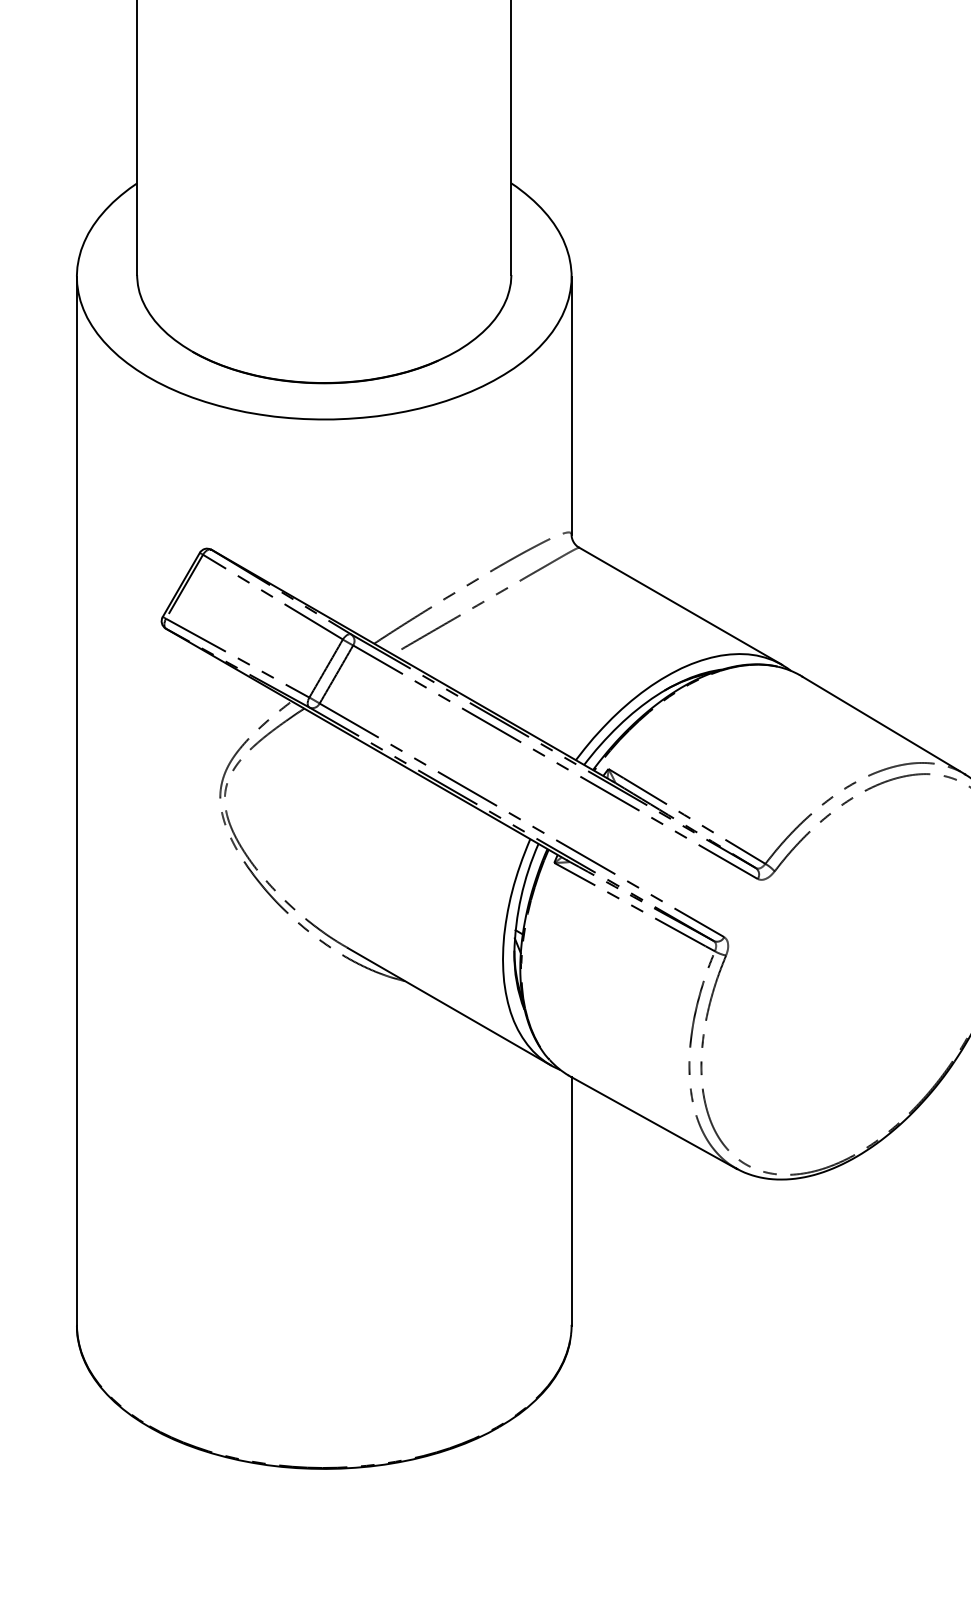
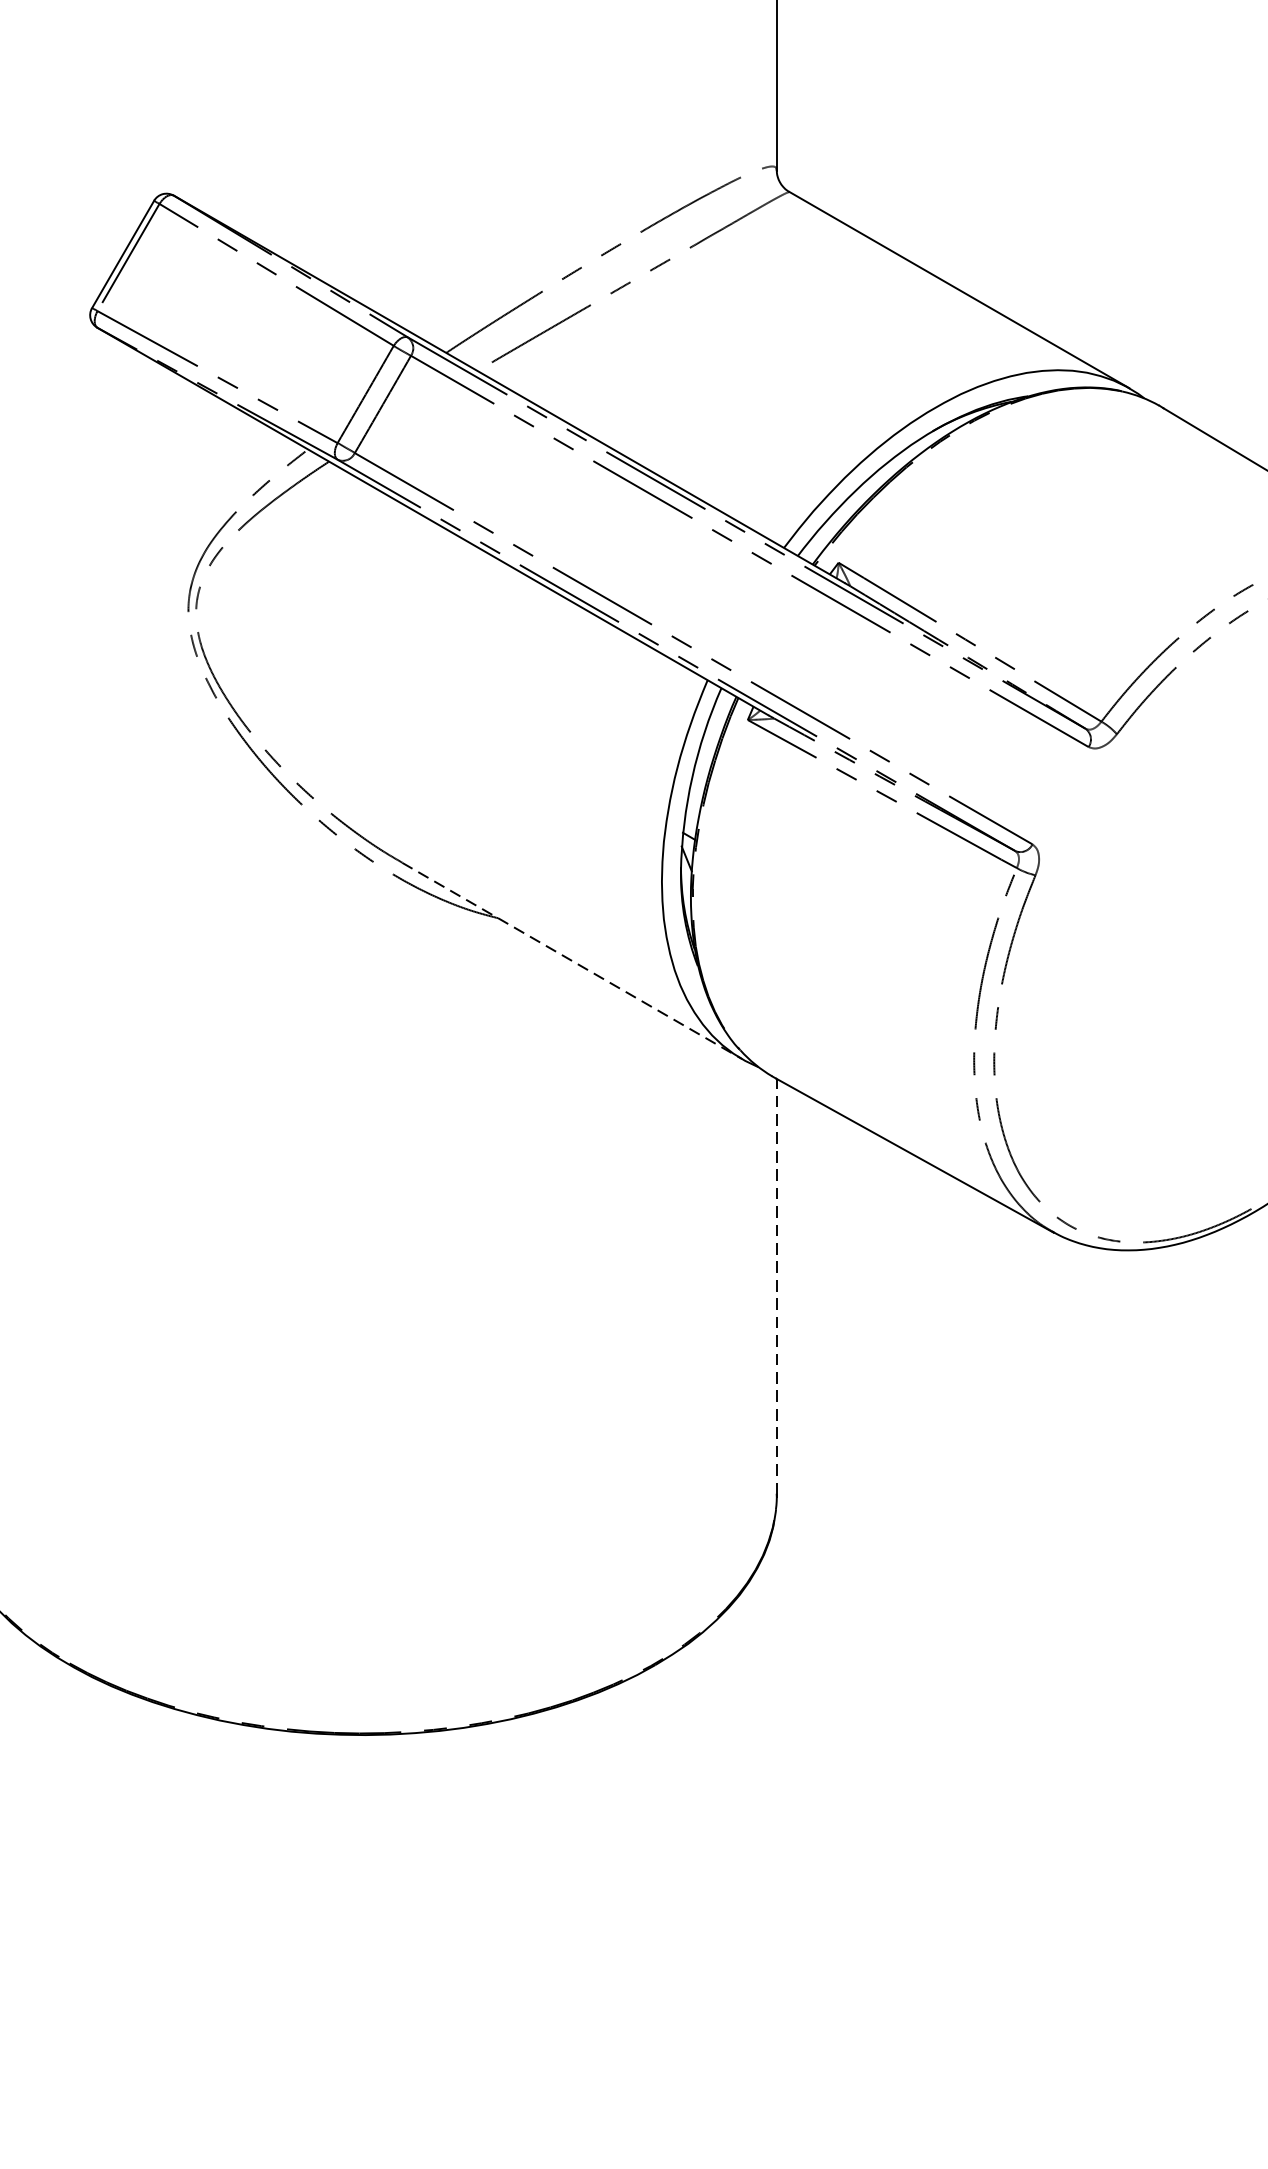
line: (449, 1007) -> (572, 962), solid -> dashed
line: (571, 1201) -> (776, 1287), solid -> dashed

